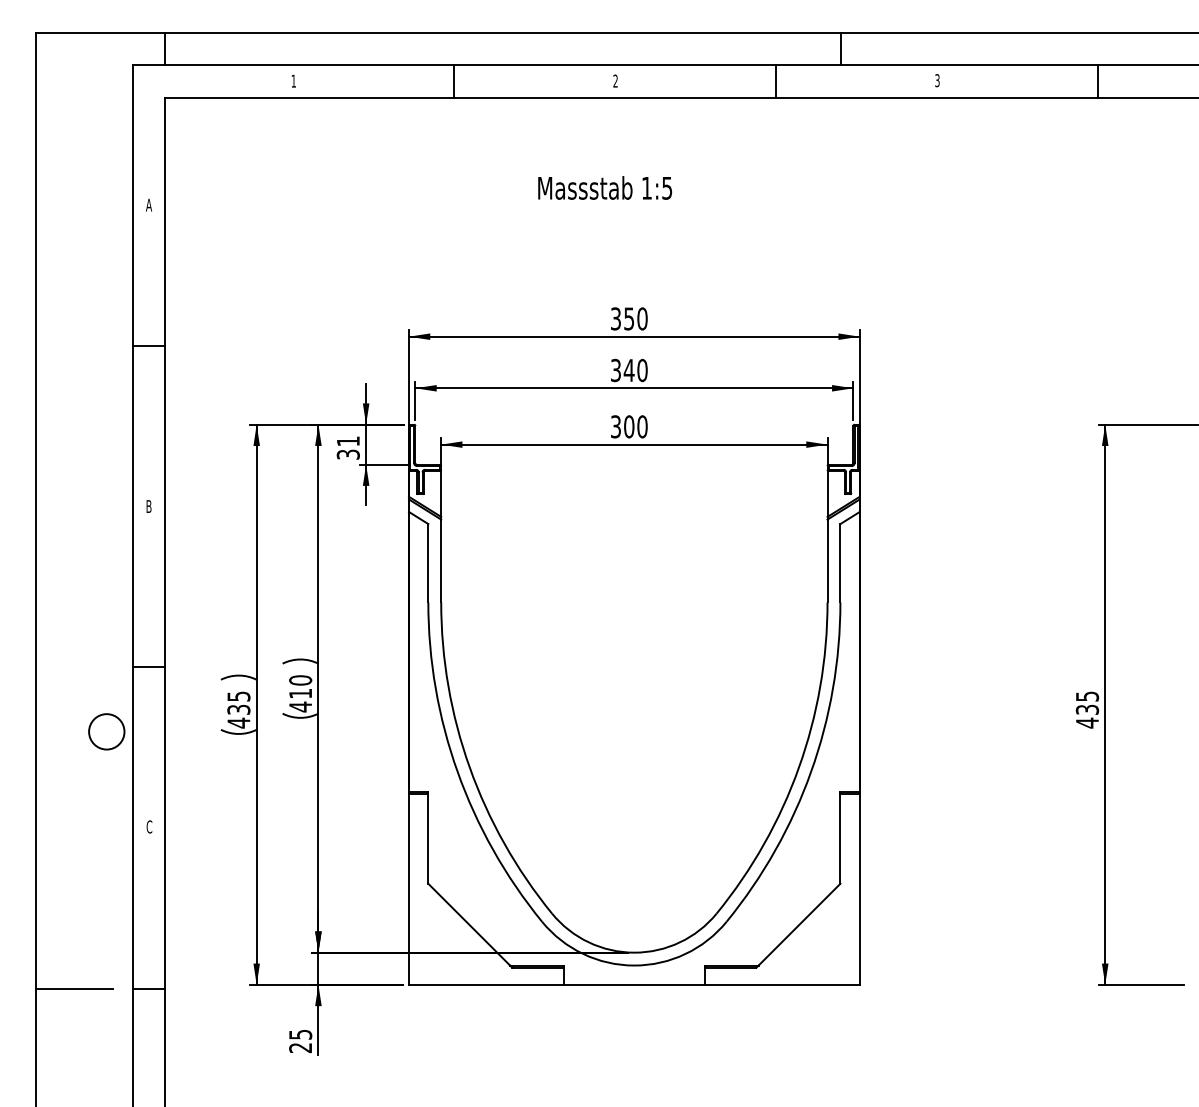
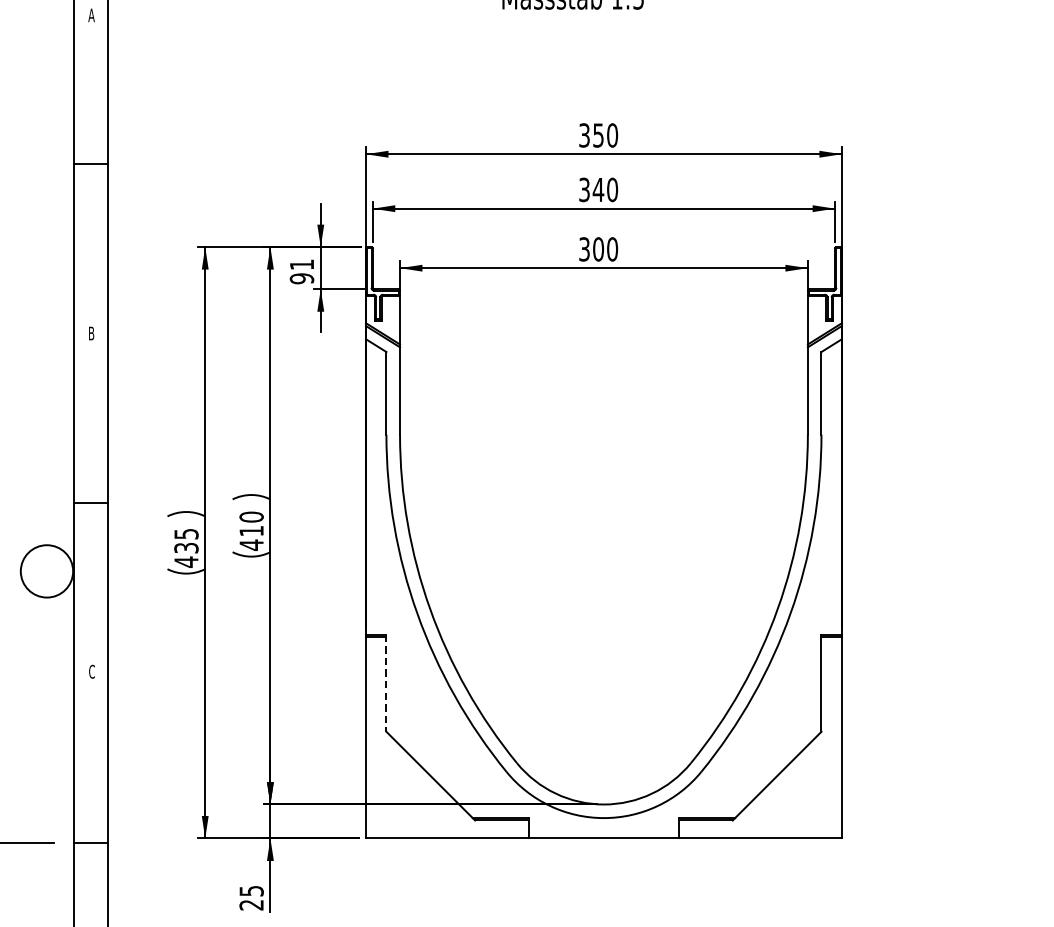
text: (347, 454) -> (301, 278), 31 -> 91
circle: (106, 731) -> (46, 571), size x1.4
line: (428, 838) -> (386, 683), solid -> dashed

